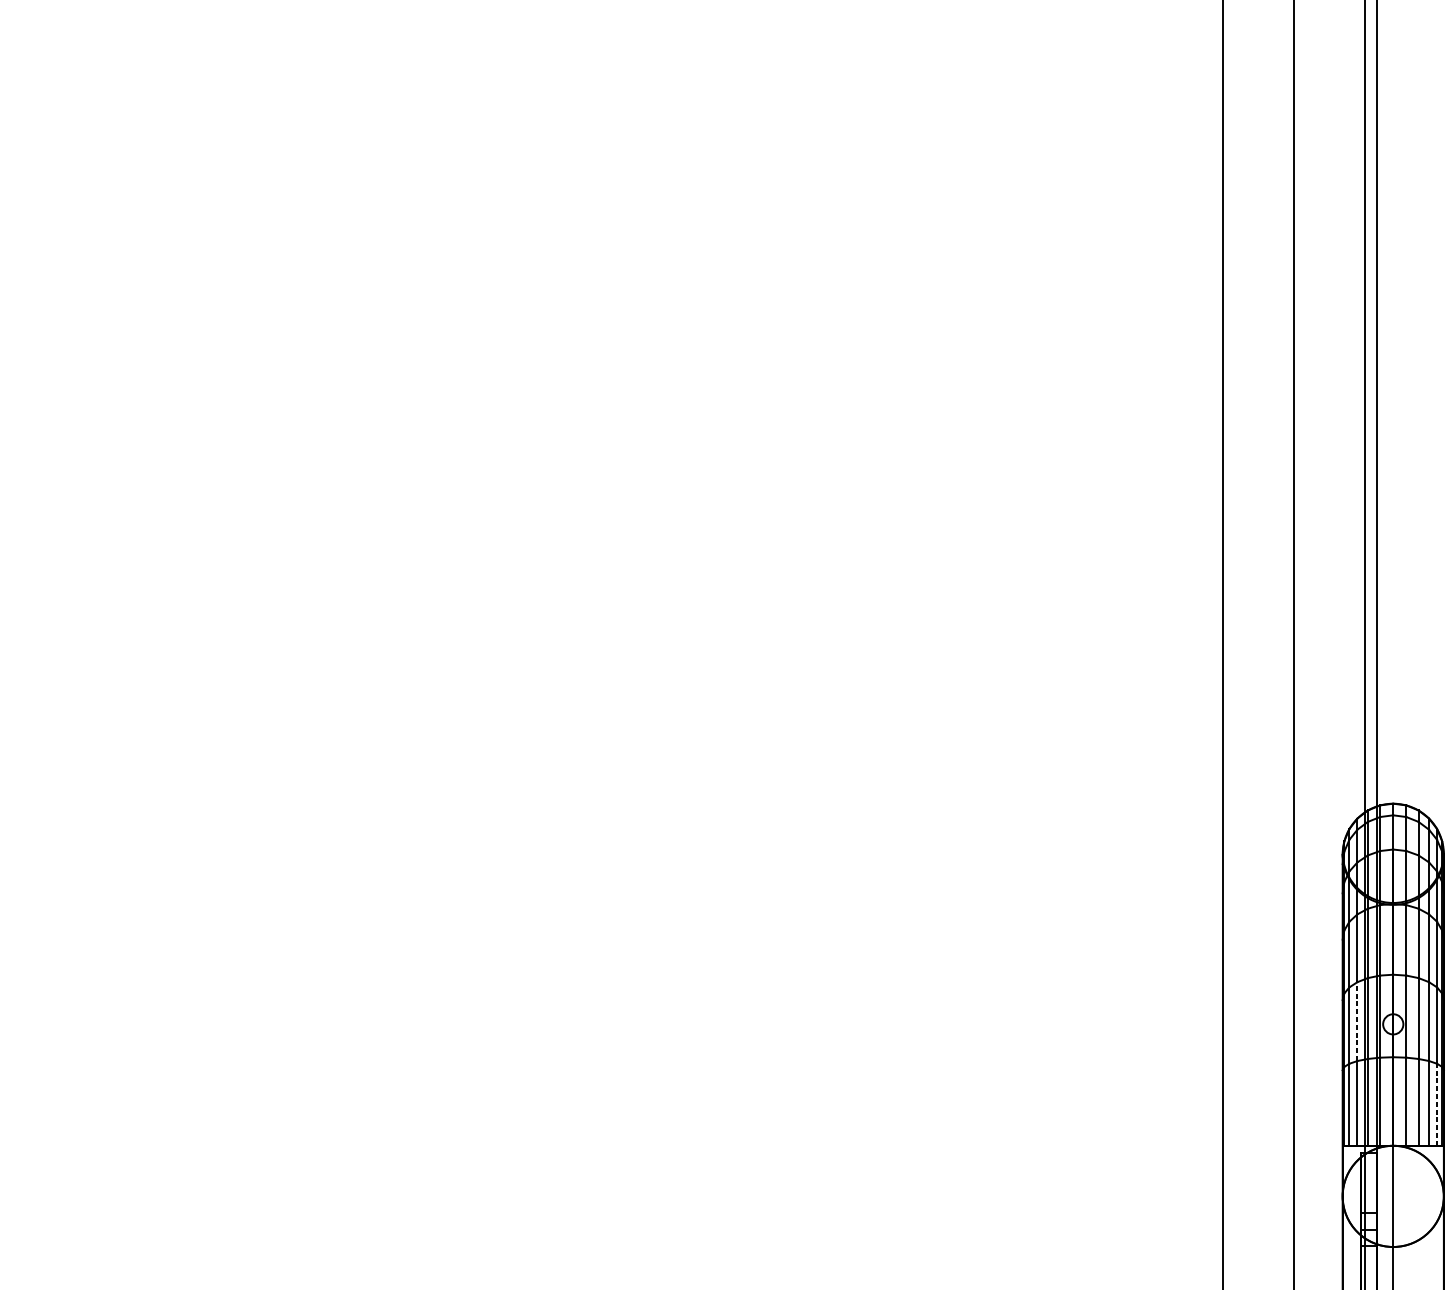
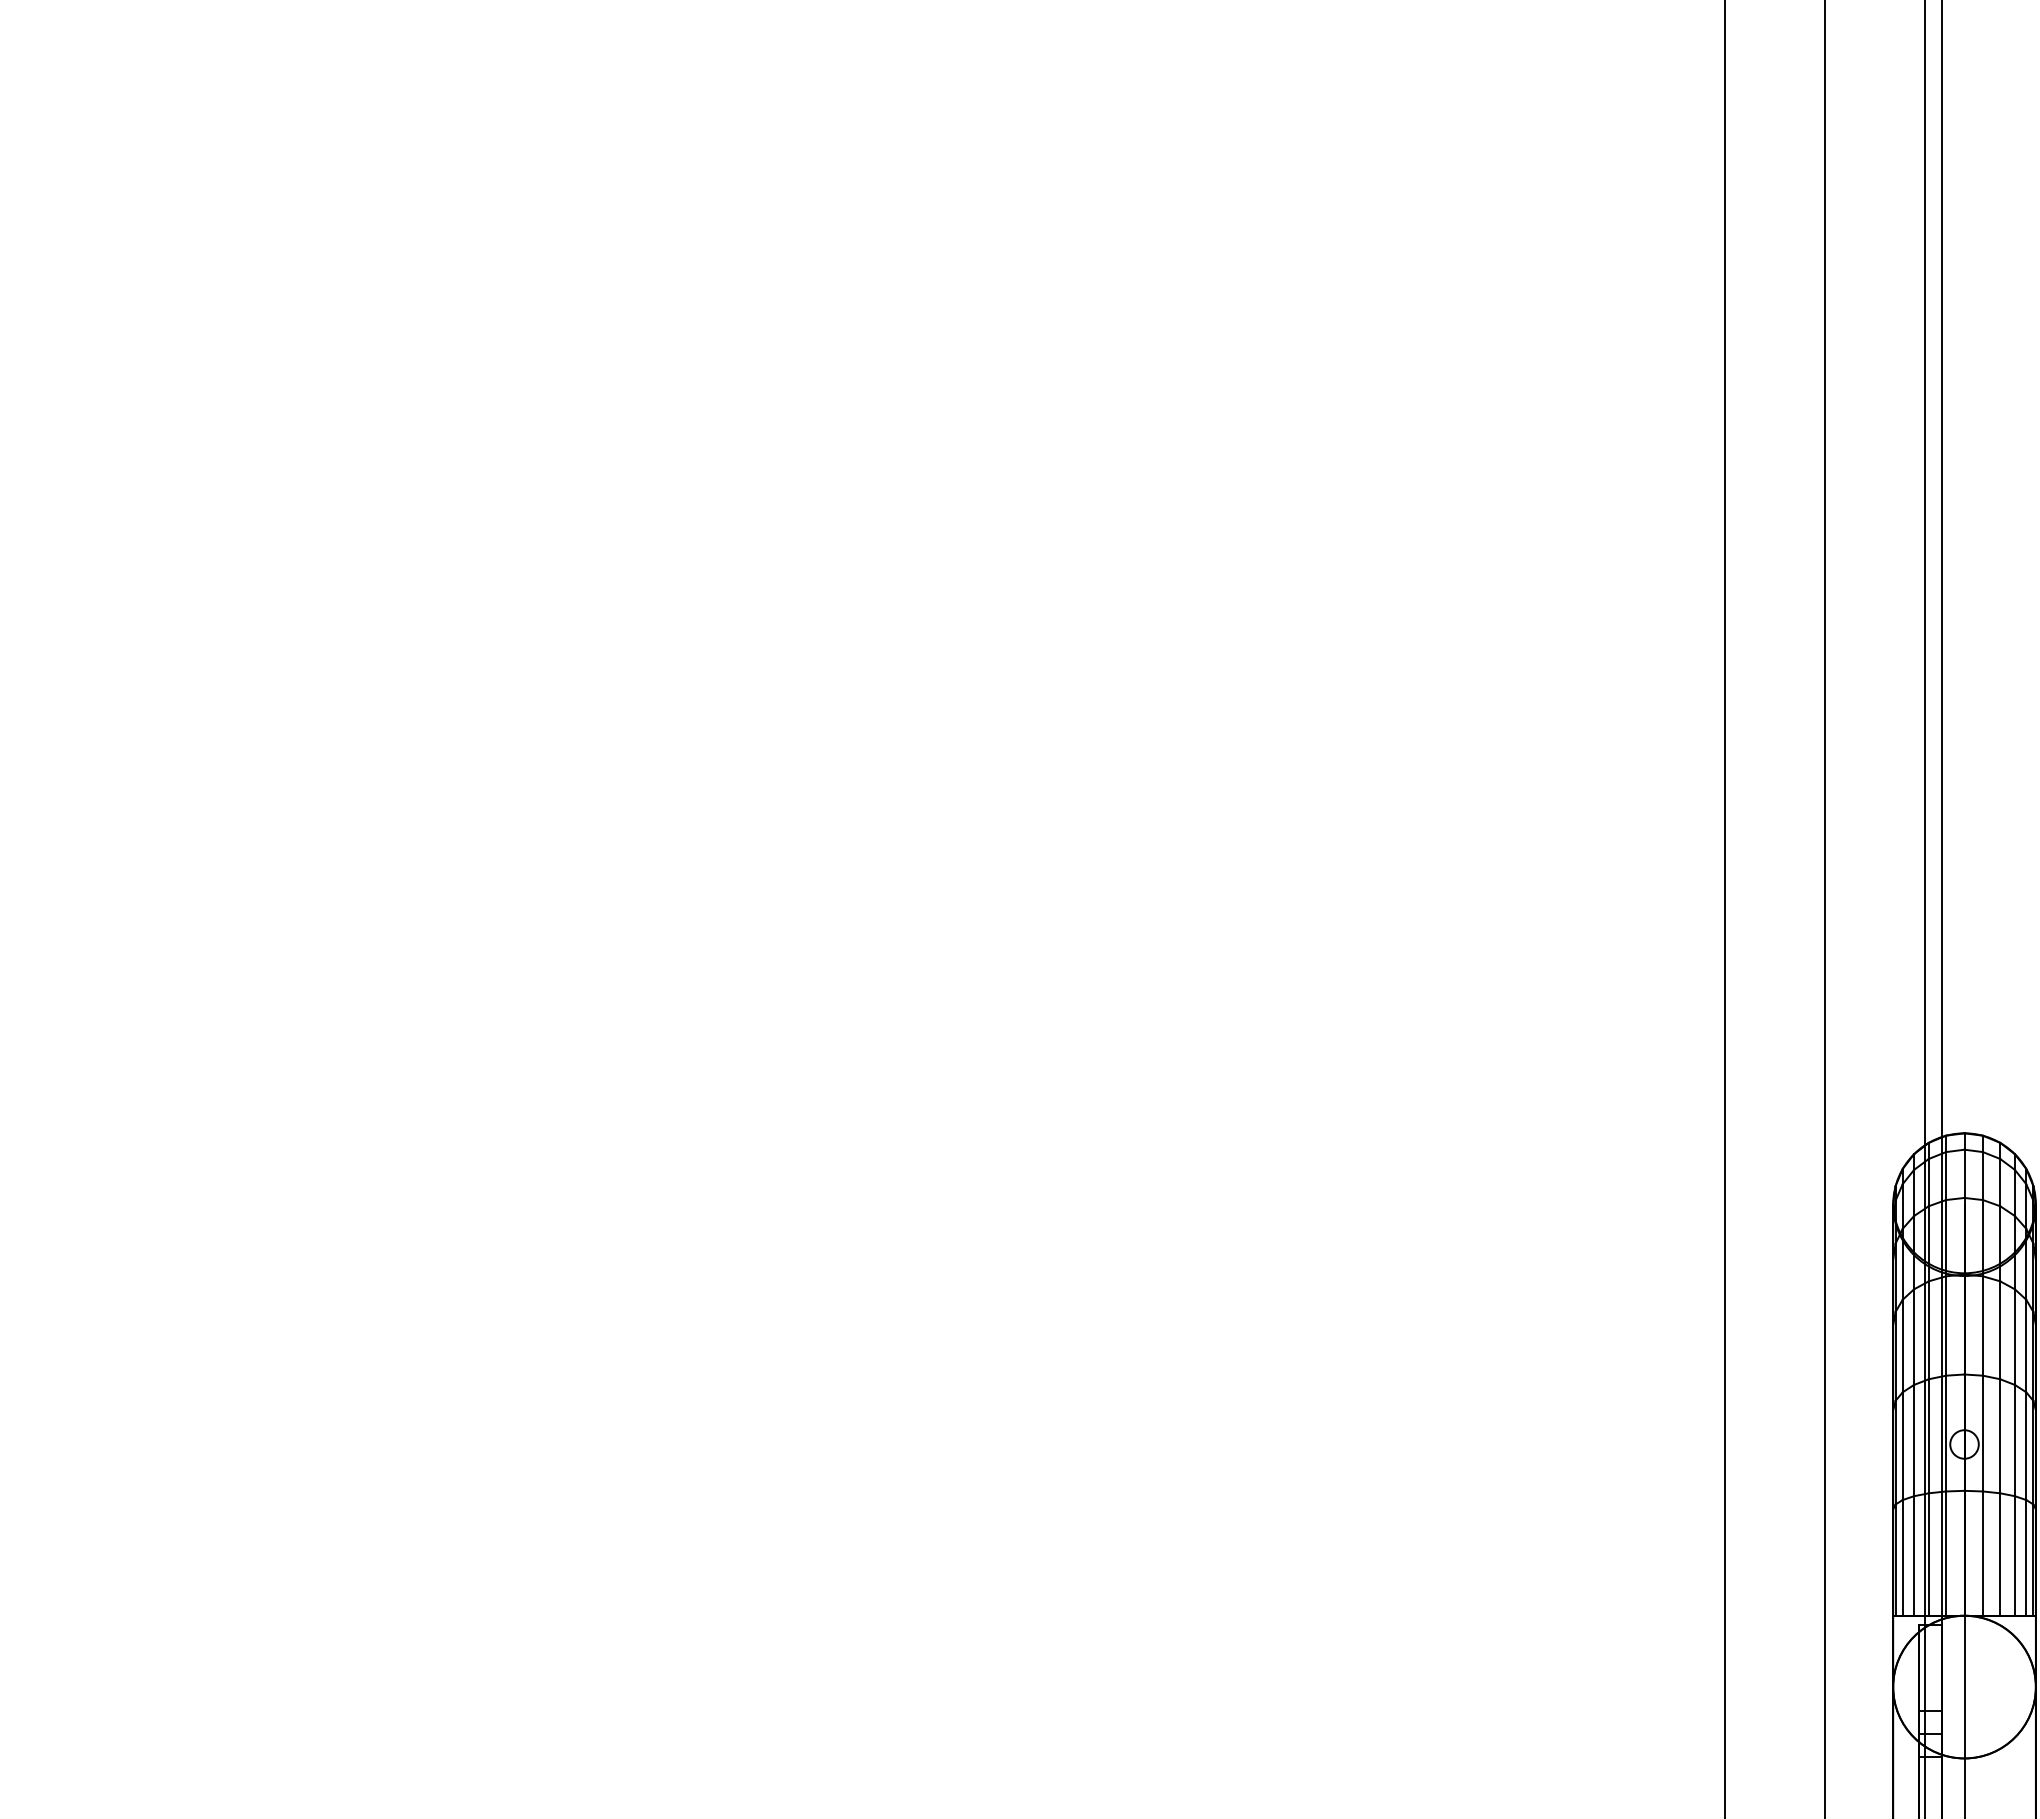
line: (1357, 1021) -> (1914, 1440), dashed -> solid
line: (1437, 1104) -> (2026, 1557), dashed -> solid

